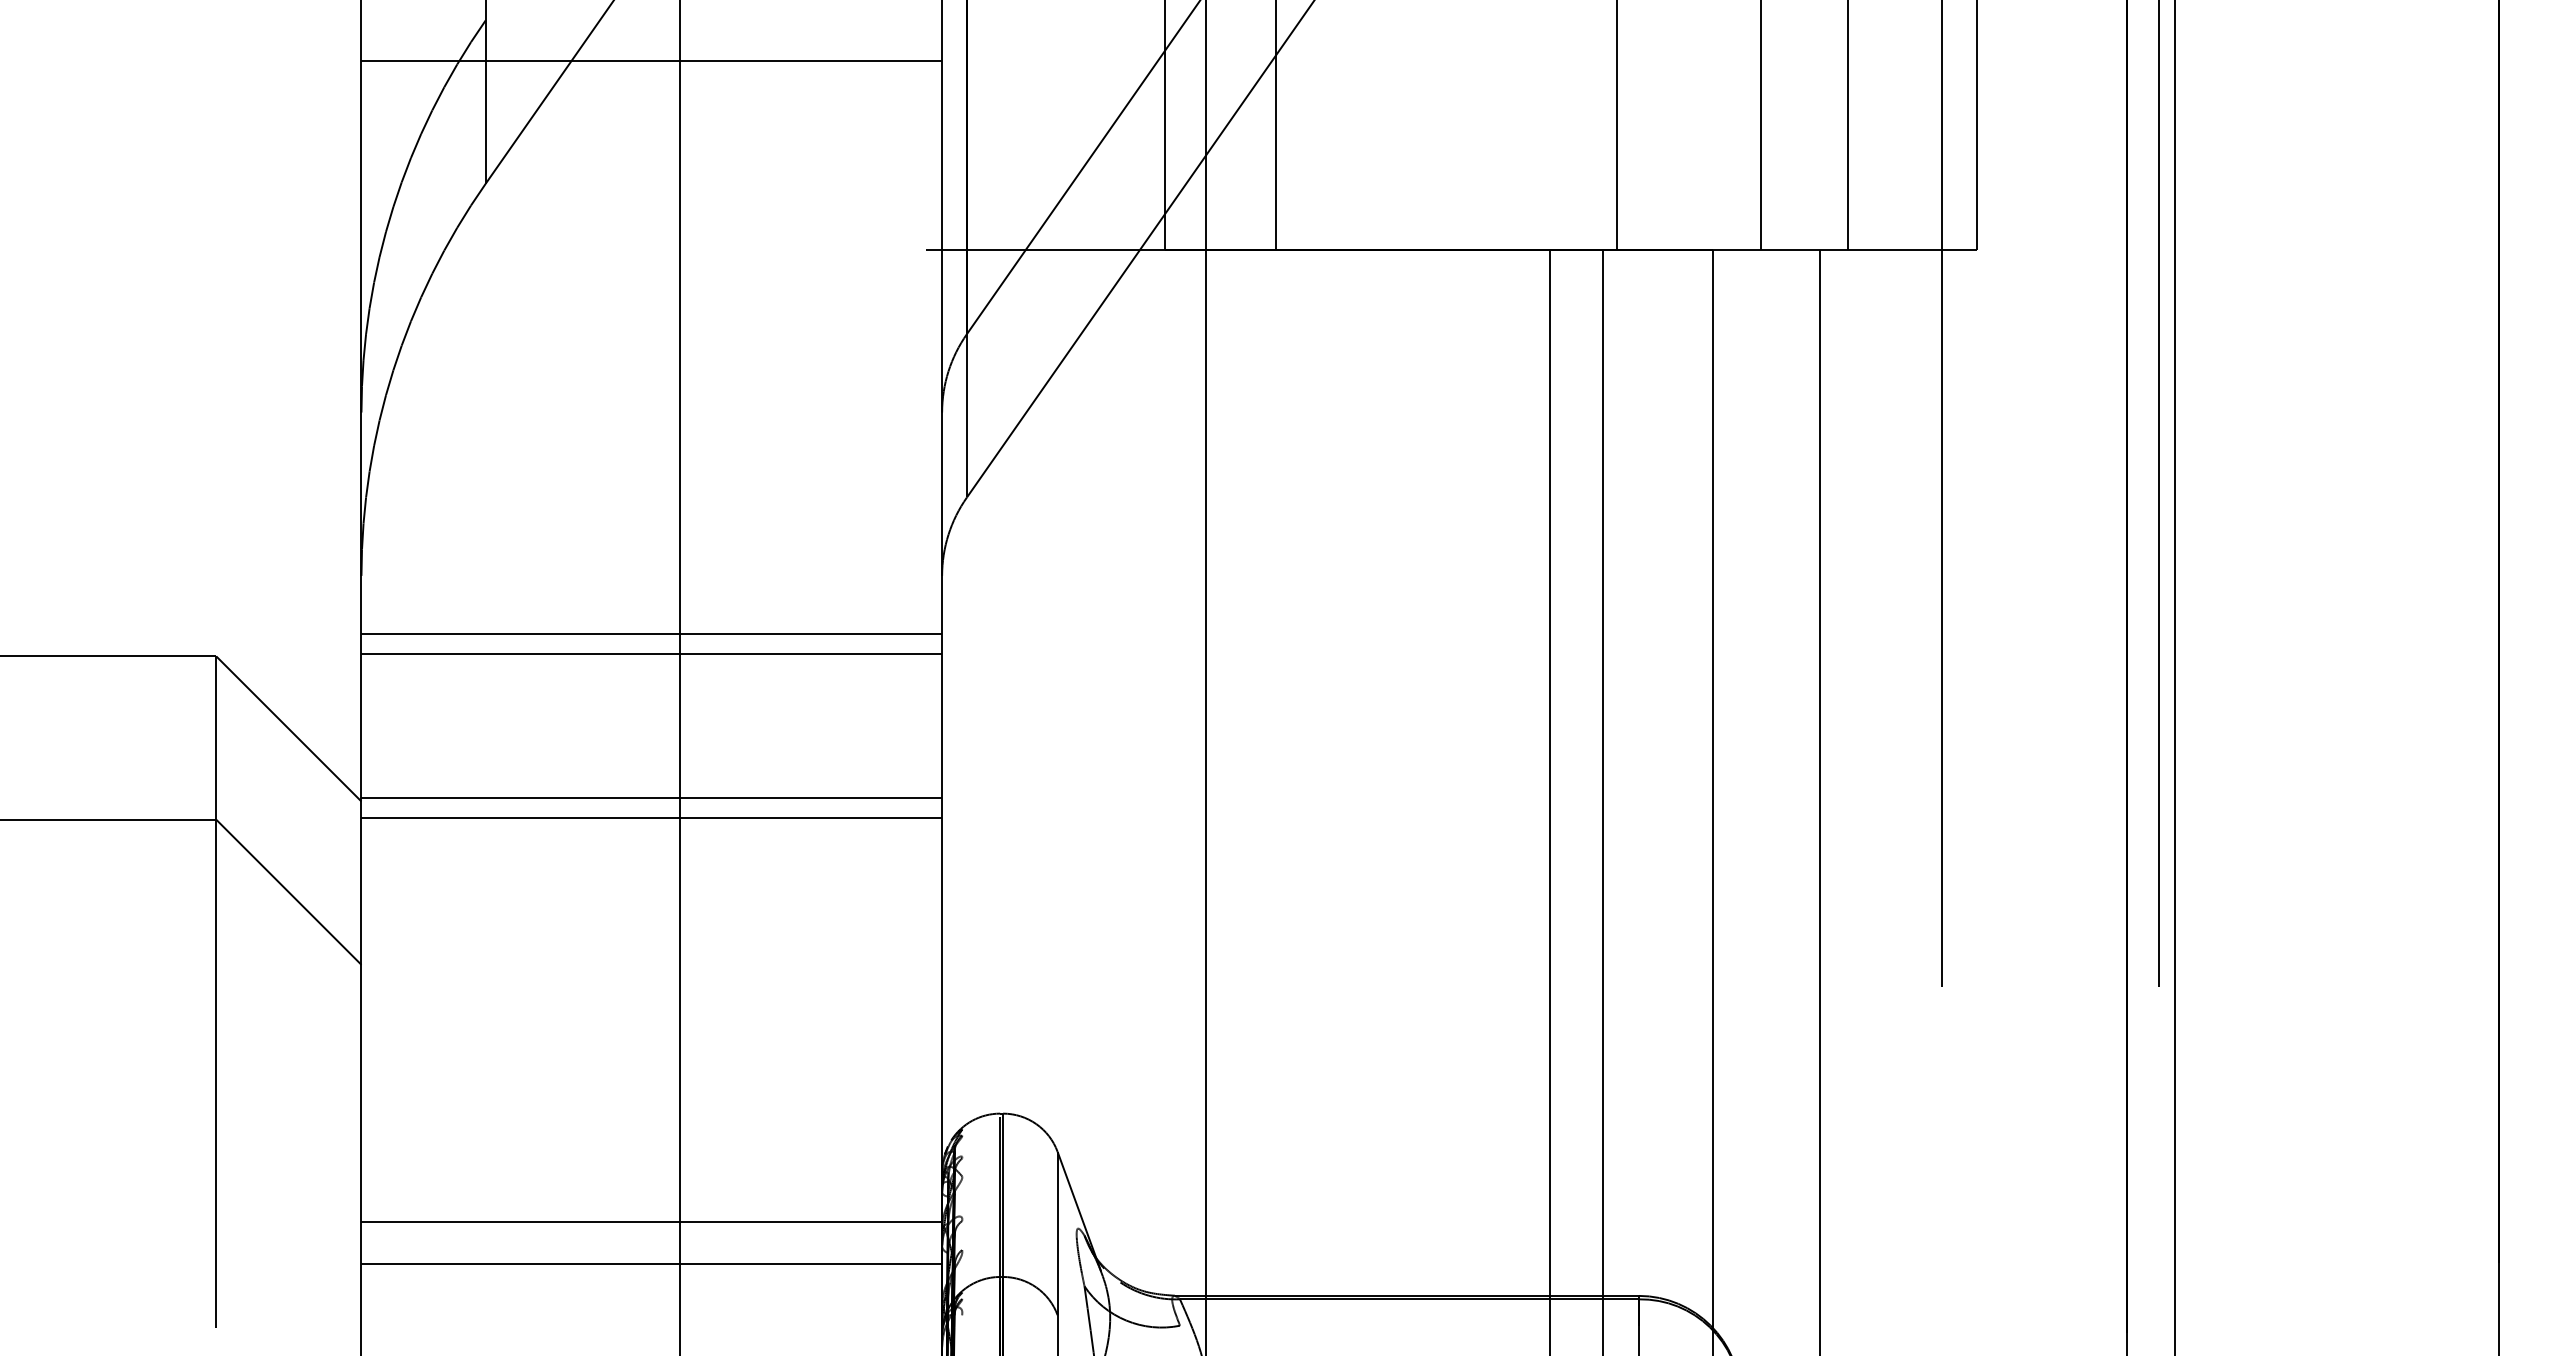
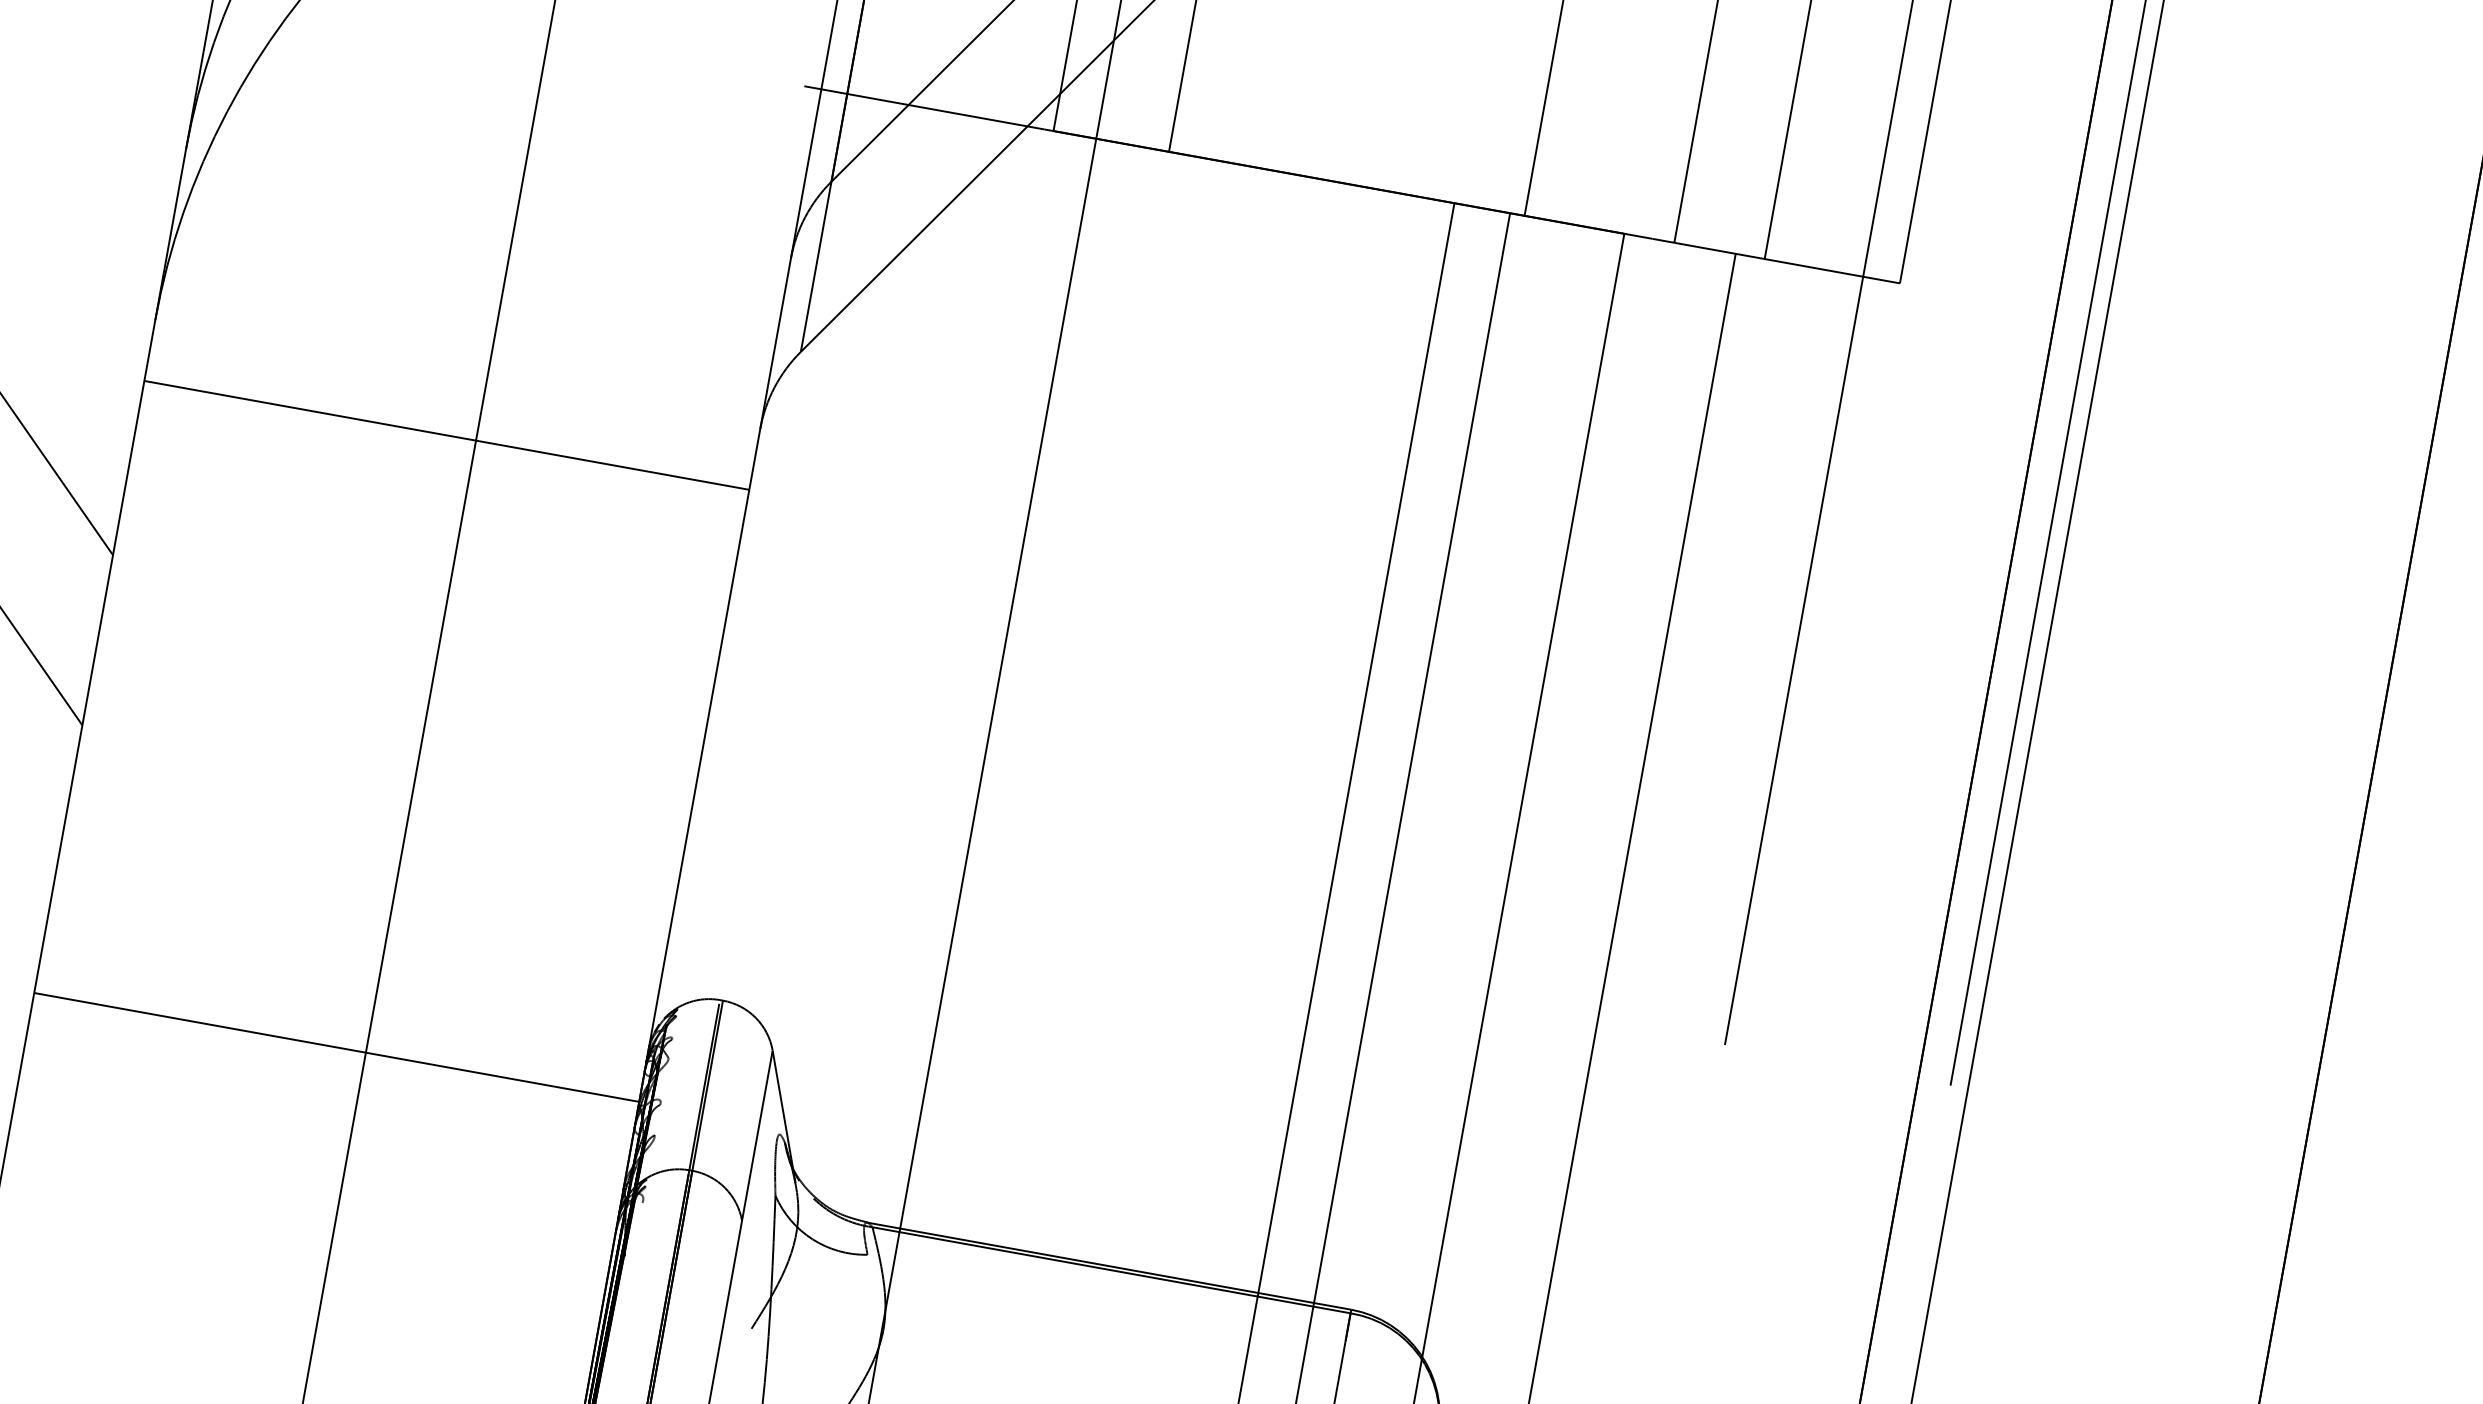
line: (651, 654) -> (442, 456), removed
line: (651, 797) -> (415, 605), removed
line: (651, 817) -> (412, 626), removed
line: (651, 1264) -> (328, 1091), removed

